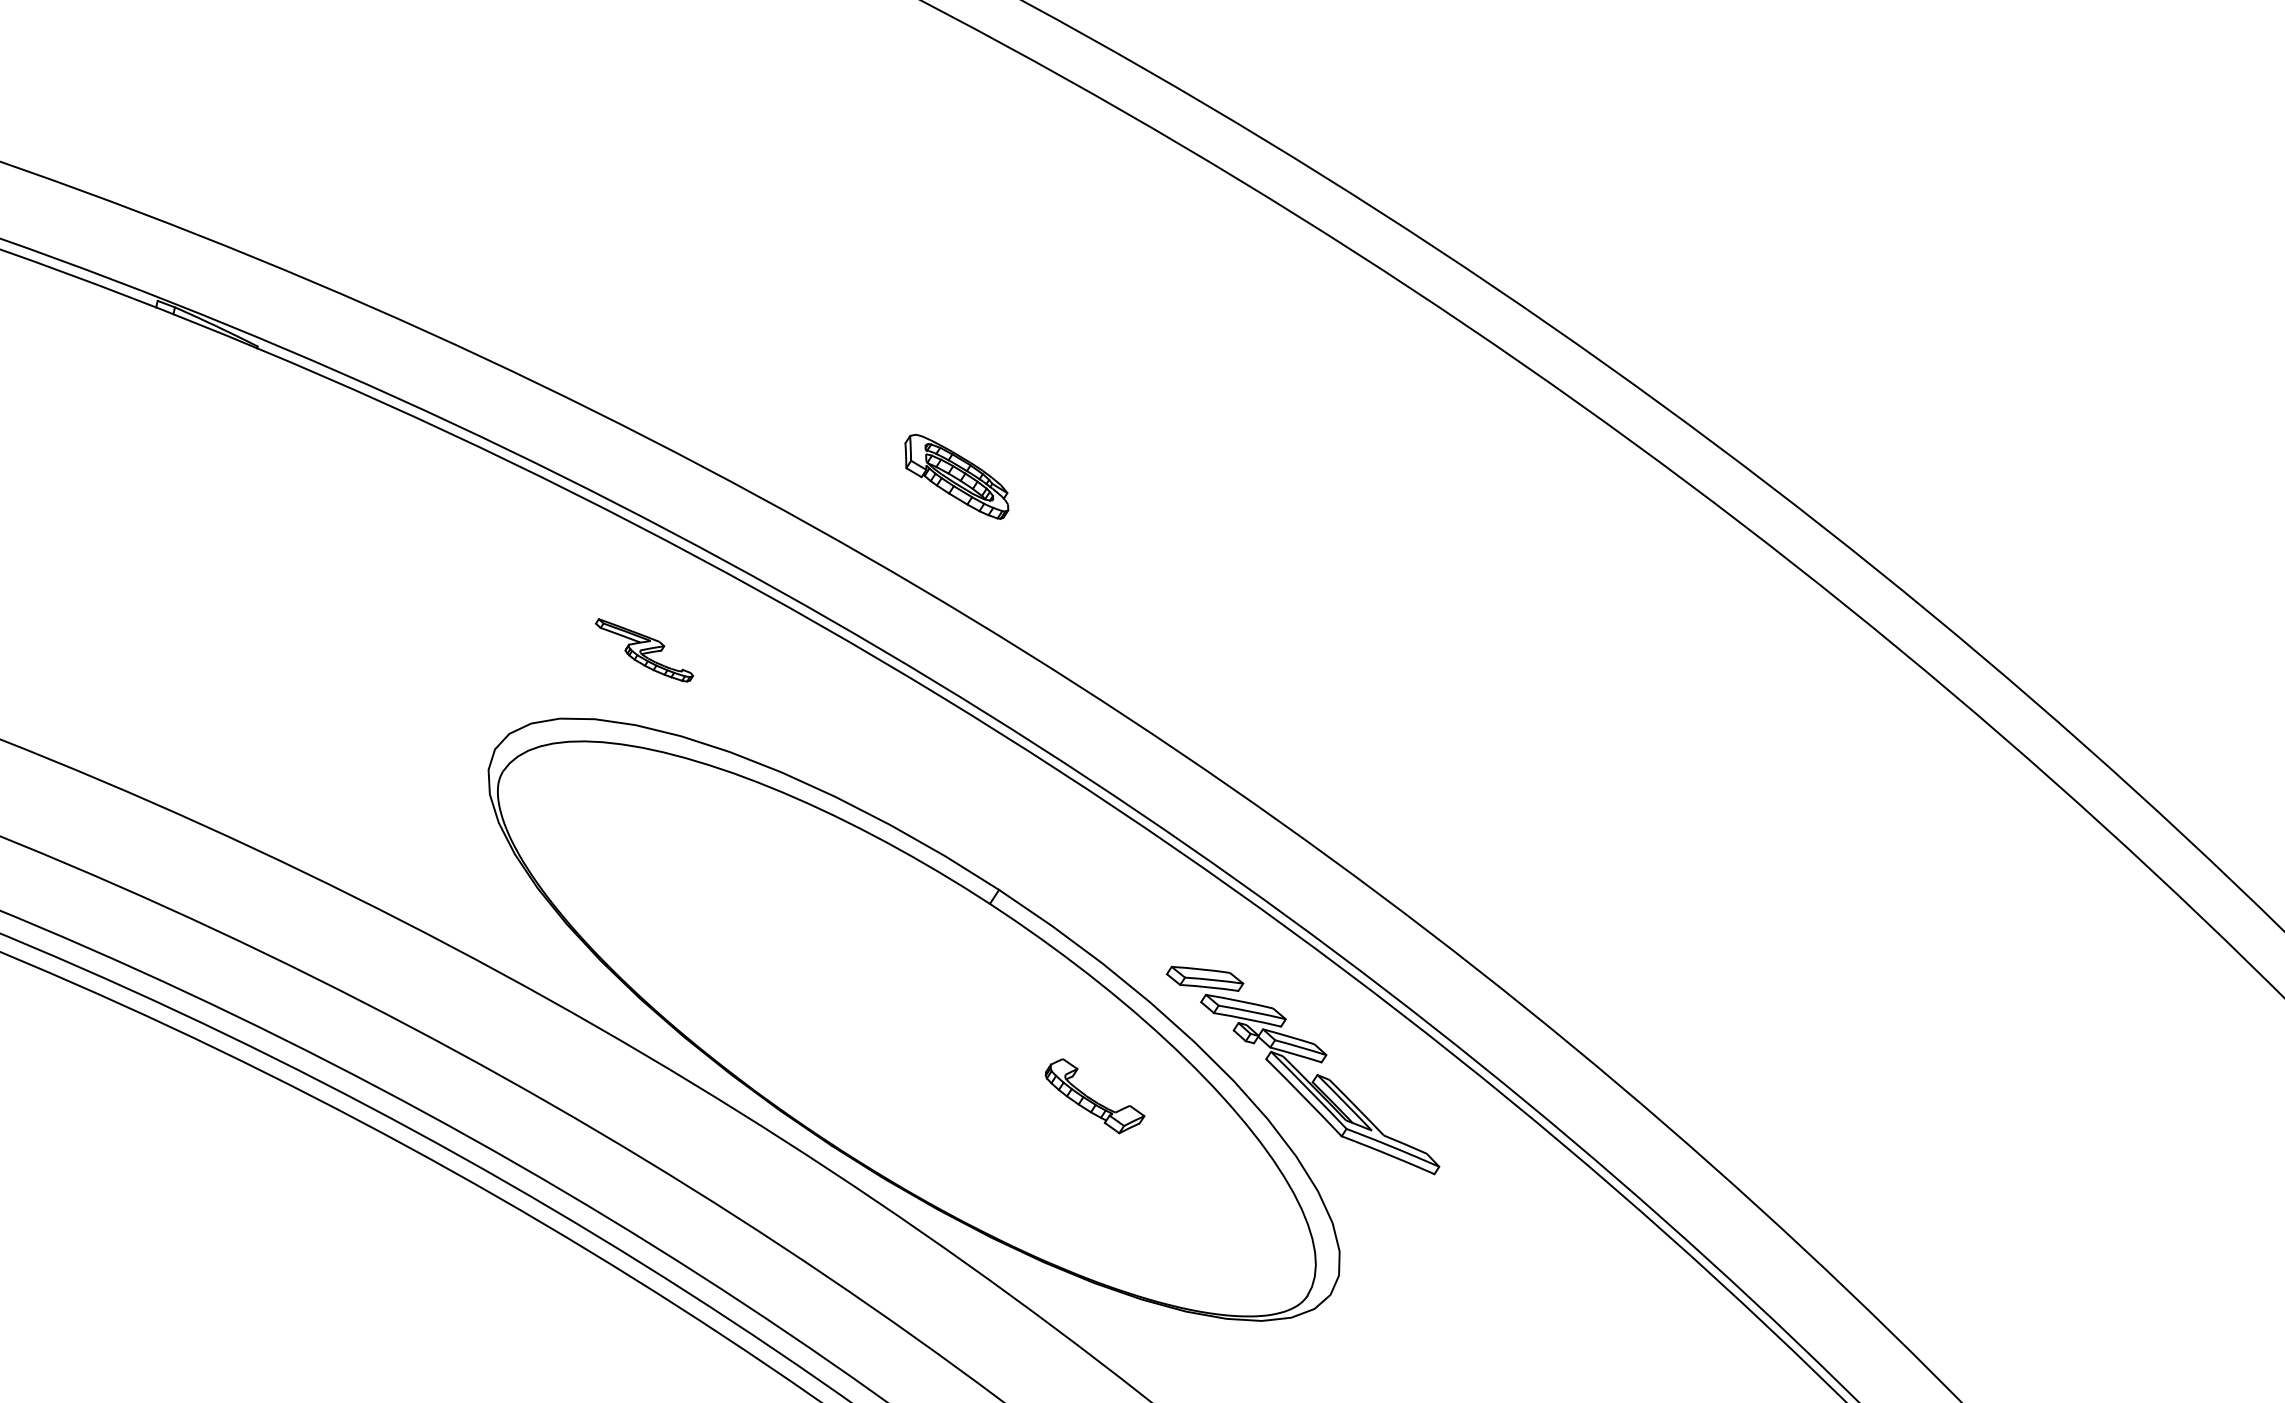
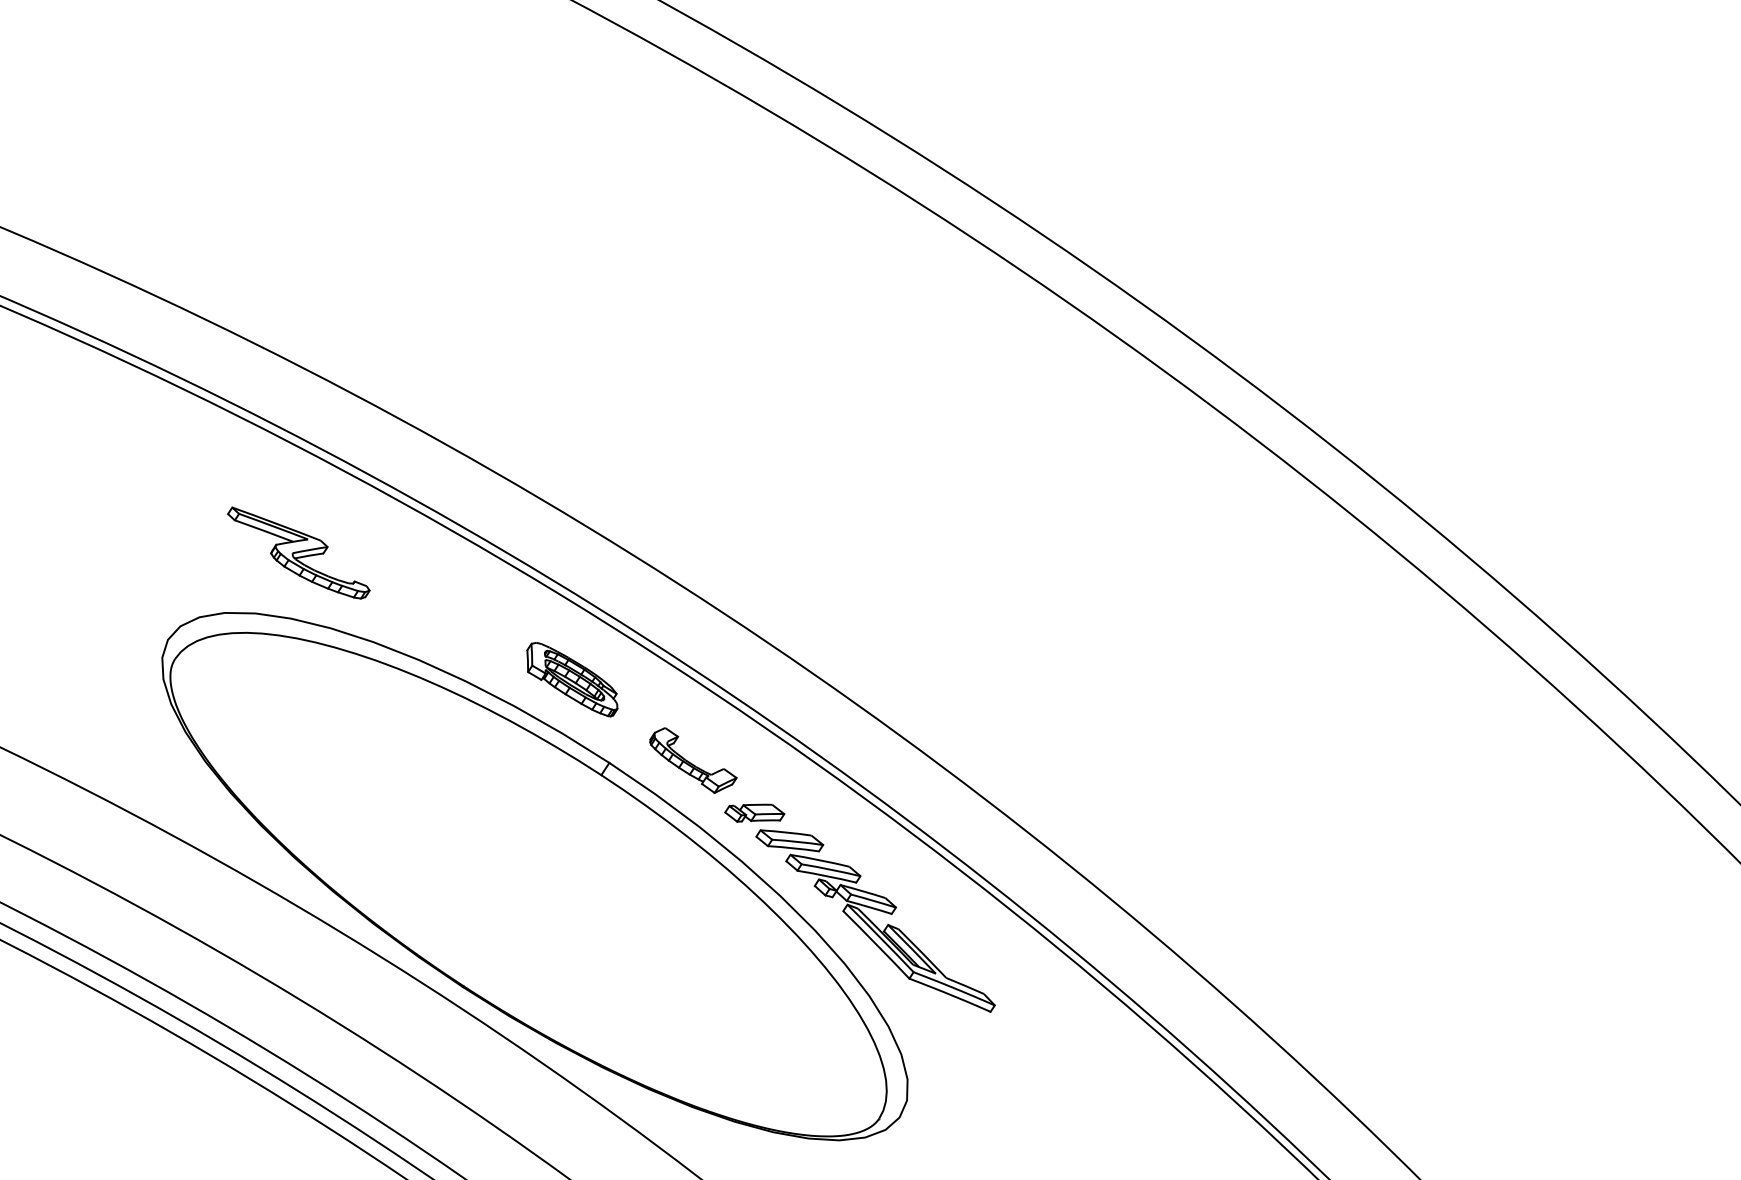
part: (956, 476) -> (572, 679), moved
part: (644, 650) -> (298, 553), size x1.67
part: (1164, 947) -> (754, 813), added
part: (1094, 1096) -> (692, 760), moved

